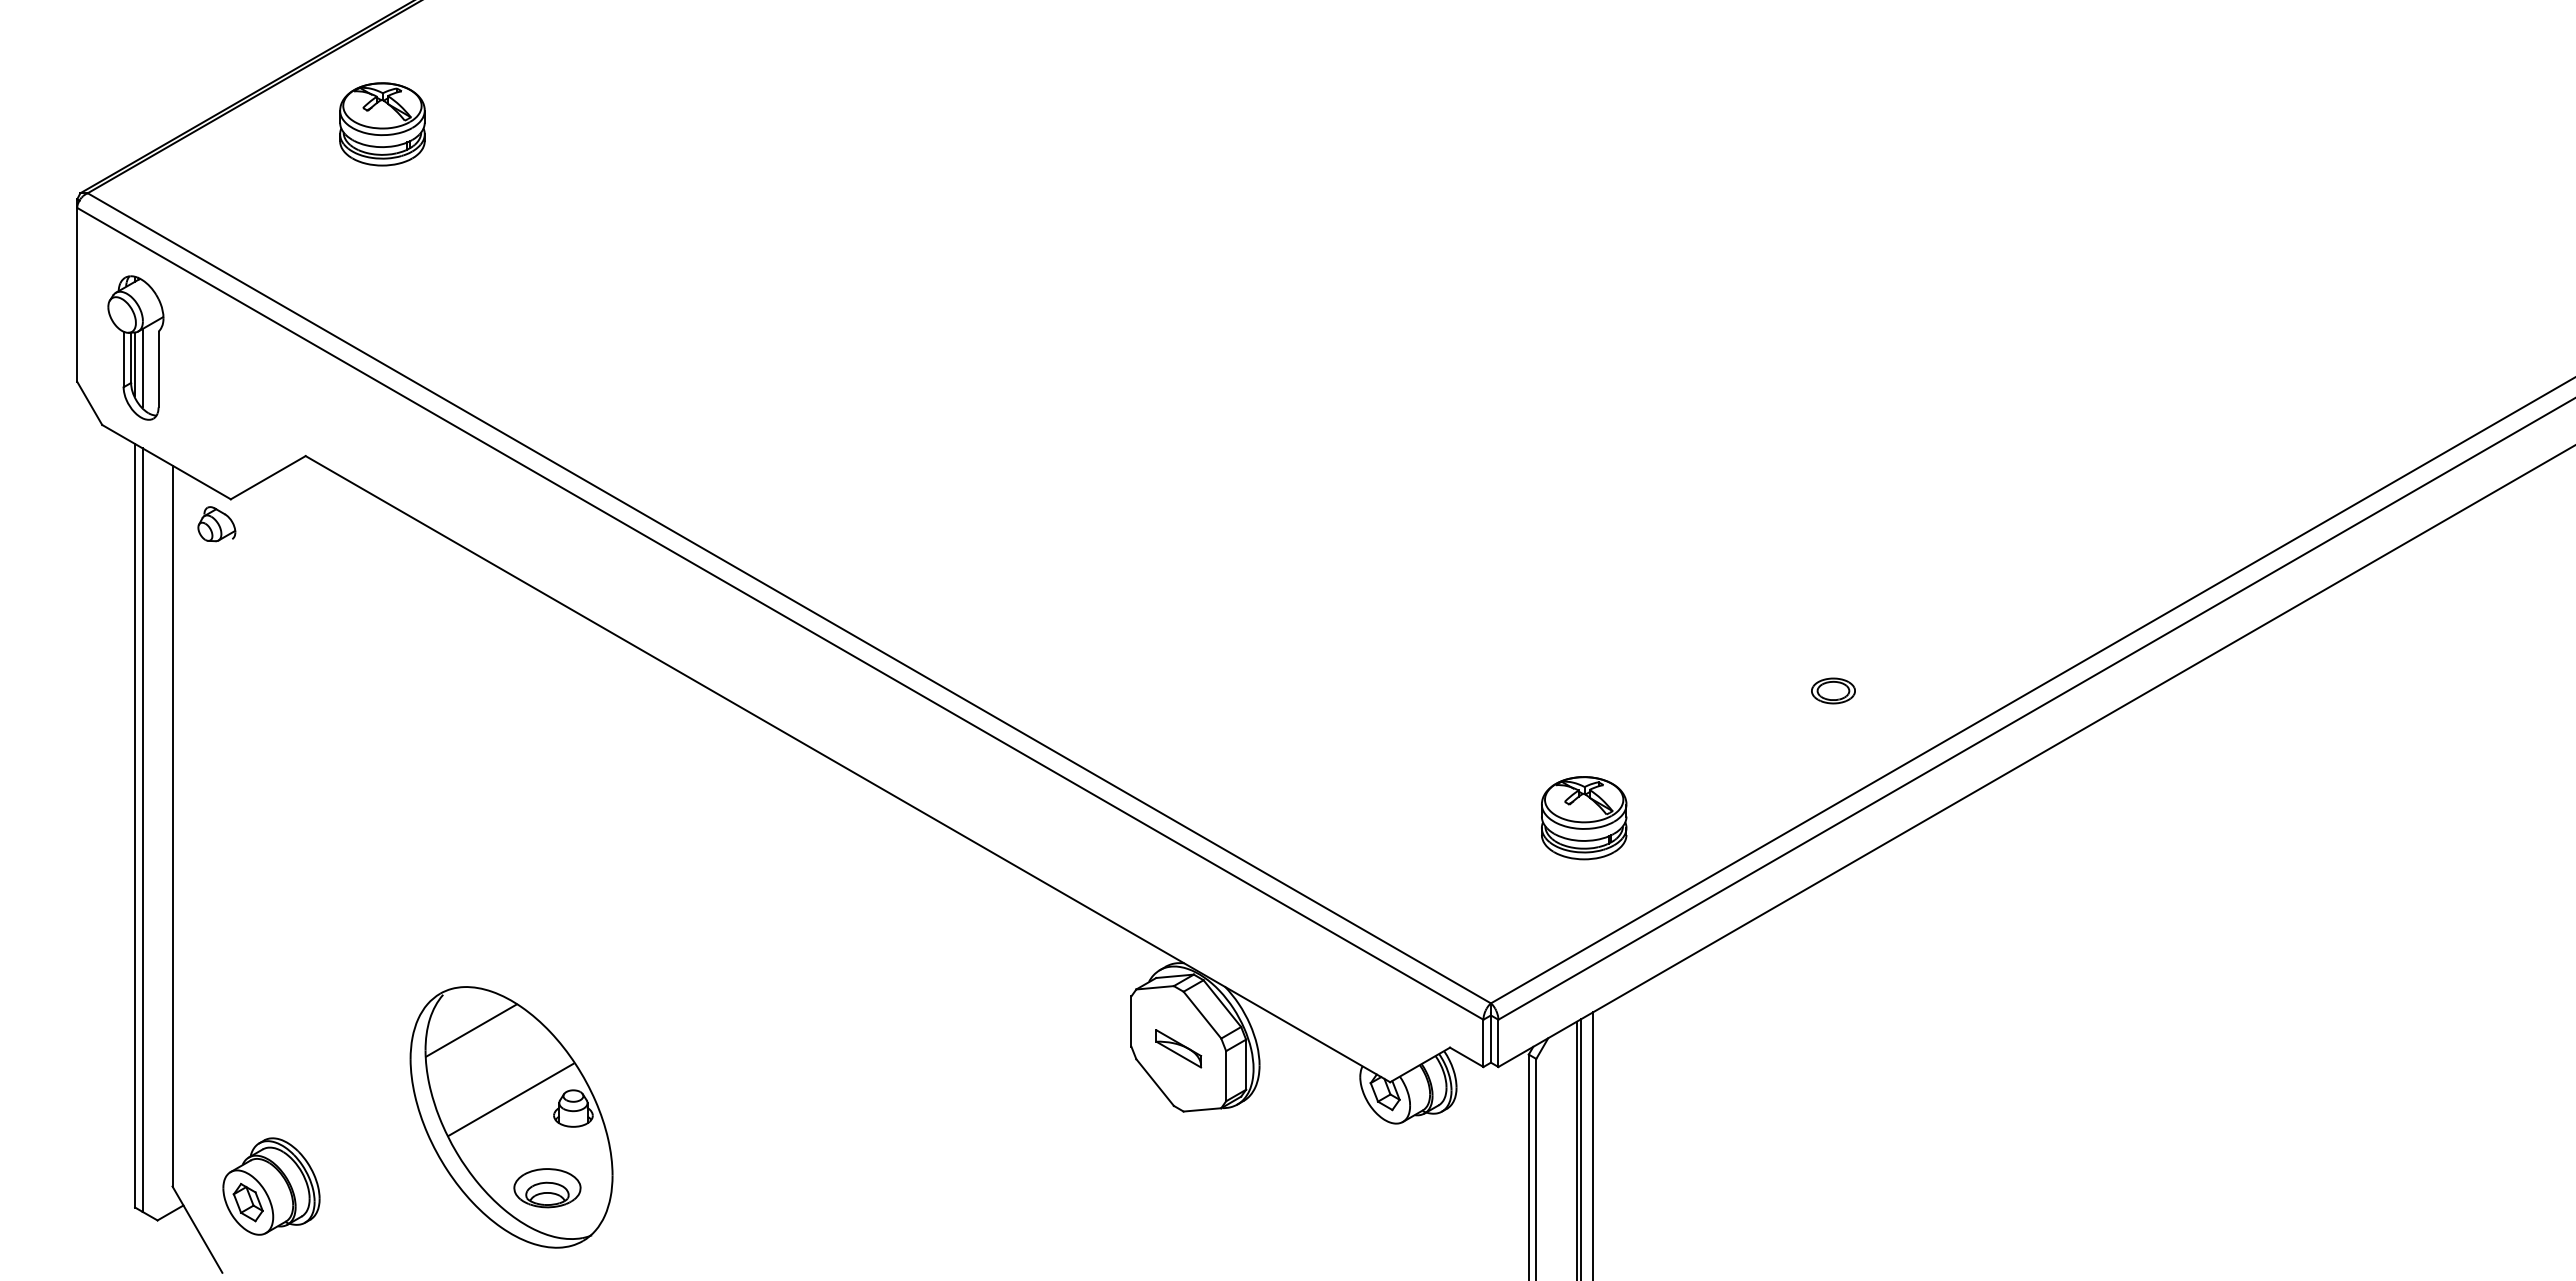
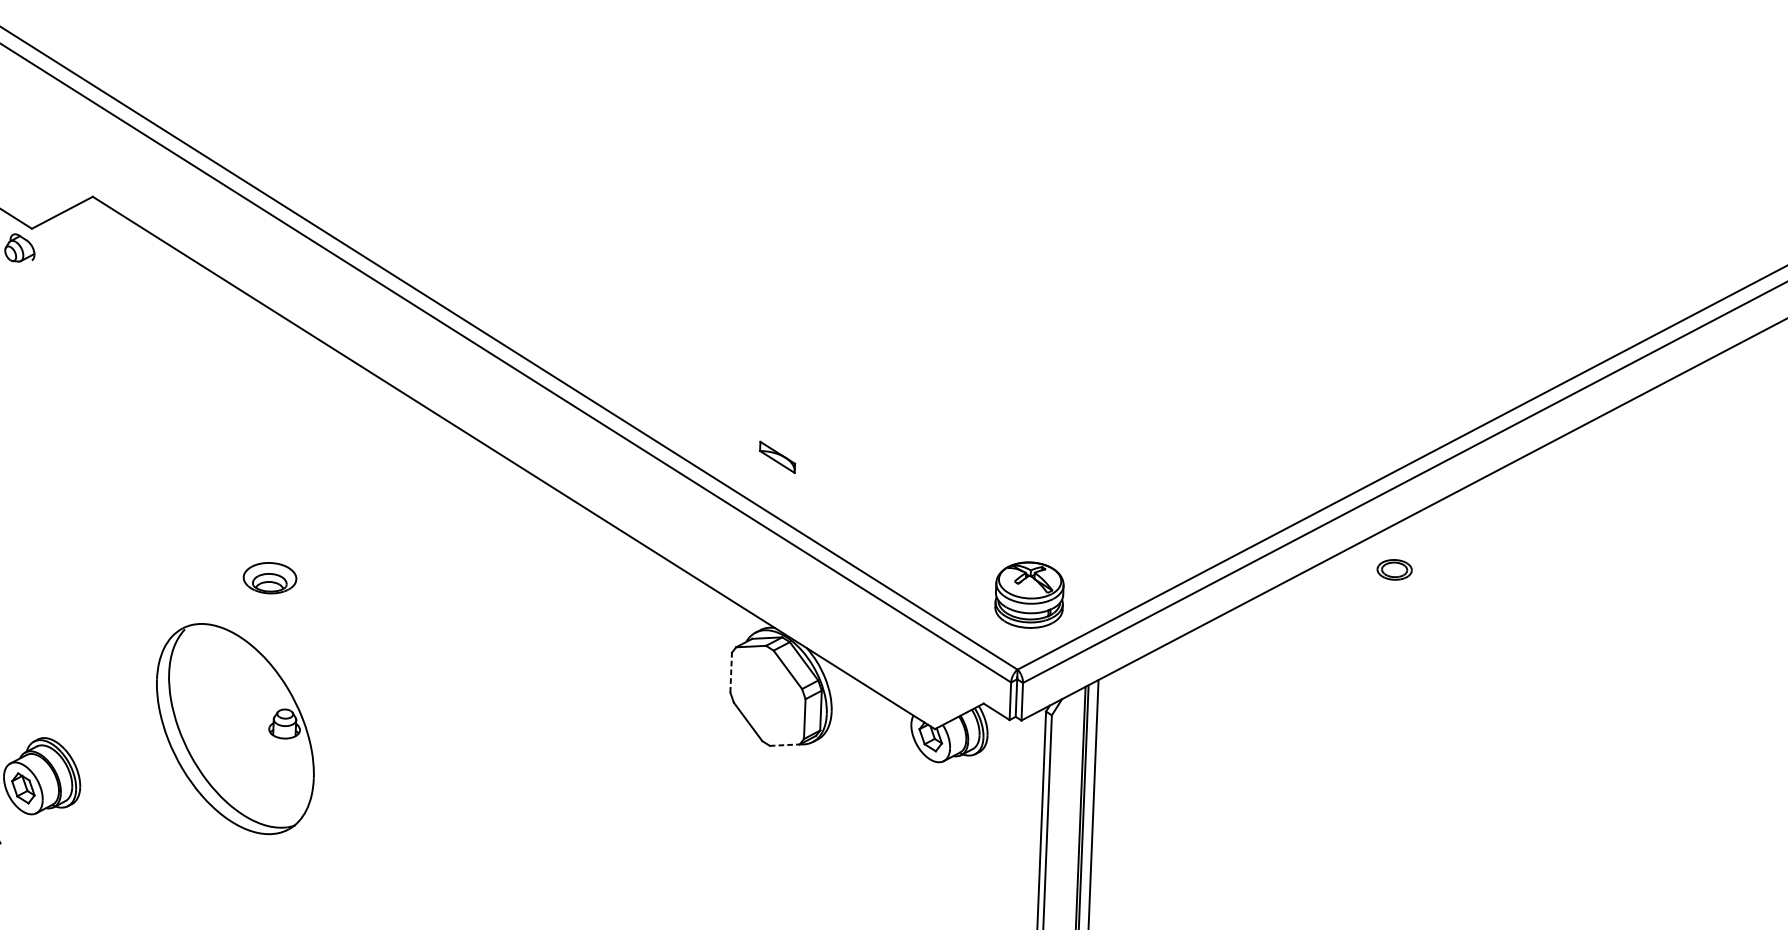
part: (1833, 690) -> (1394, 569), moved
part: (1584, 818) -> (1029, 595), moved
line: (1131, 1021) -> (731, 672), solid -> dashed
line: (471, 1030) -> (206, 658), removed
part: (1178, 1048) -> (777, 457), moved
line: (510, 1099) -> (235, 714), removed
line: (1202, 1109) -> (784, 744), solid -> dashed
part: (547, 1188) -> (270, 578), moved

